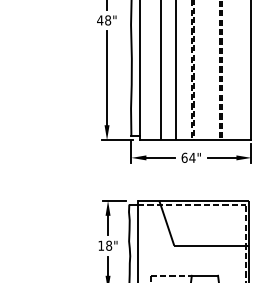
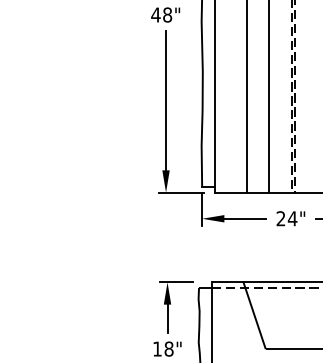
text: (184, 157) -> (280, 218), 64" -> 24"

